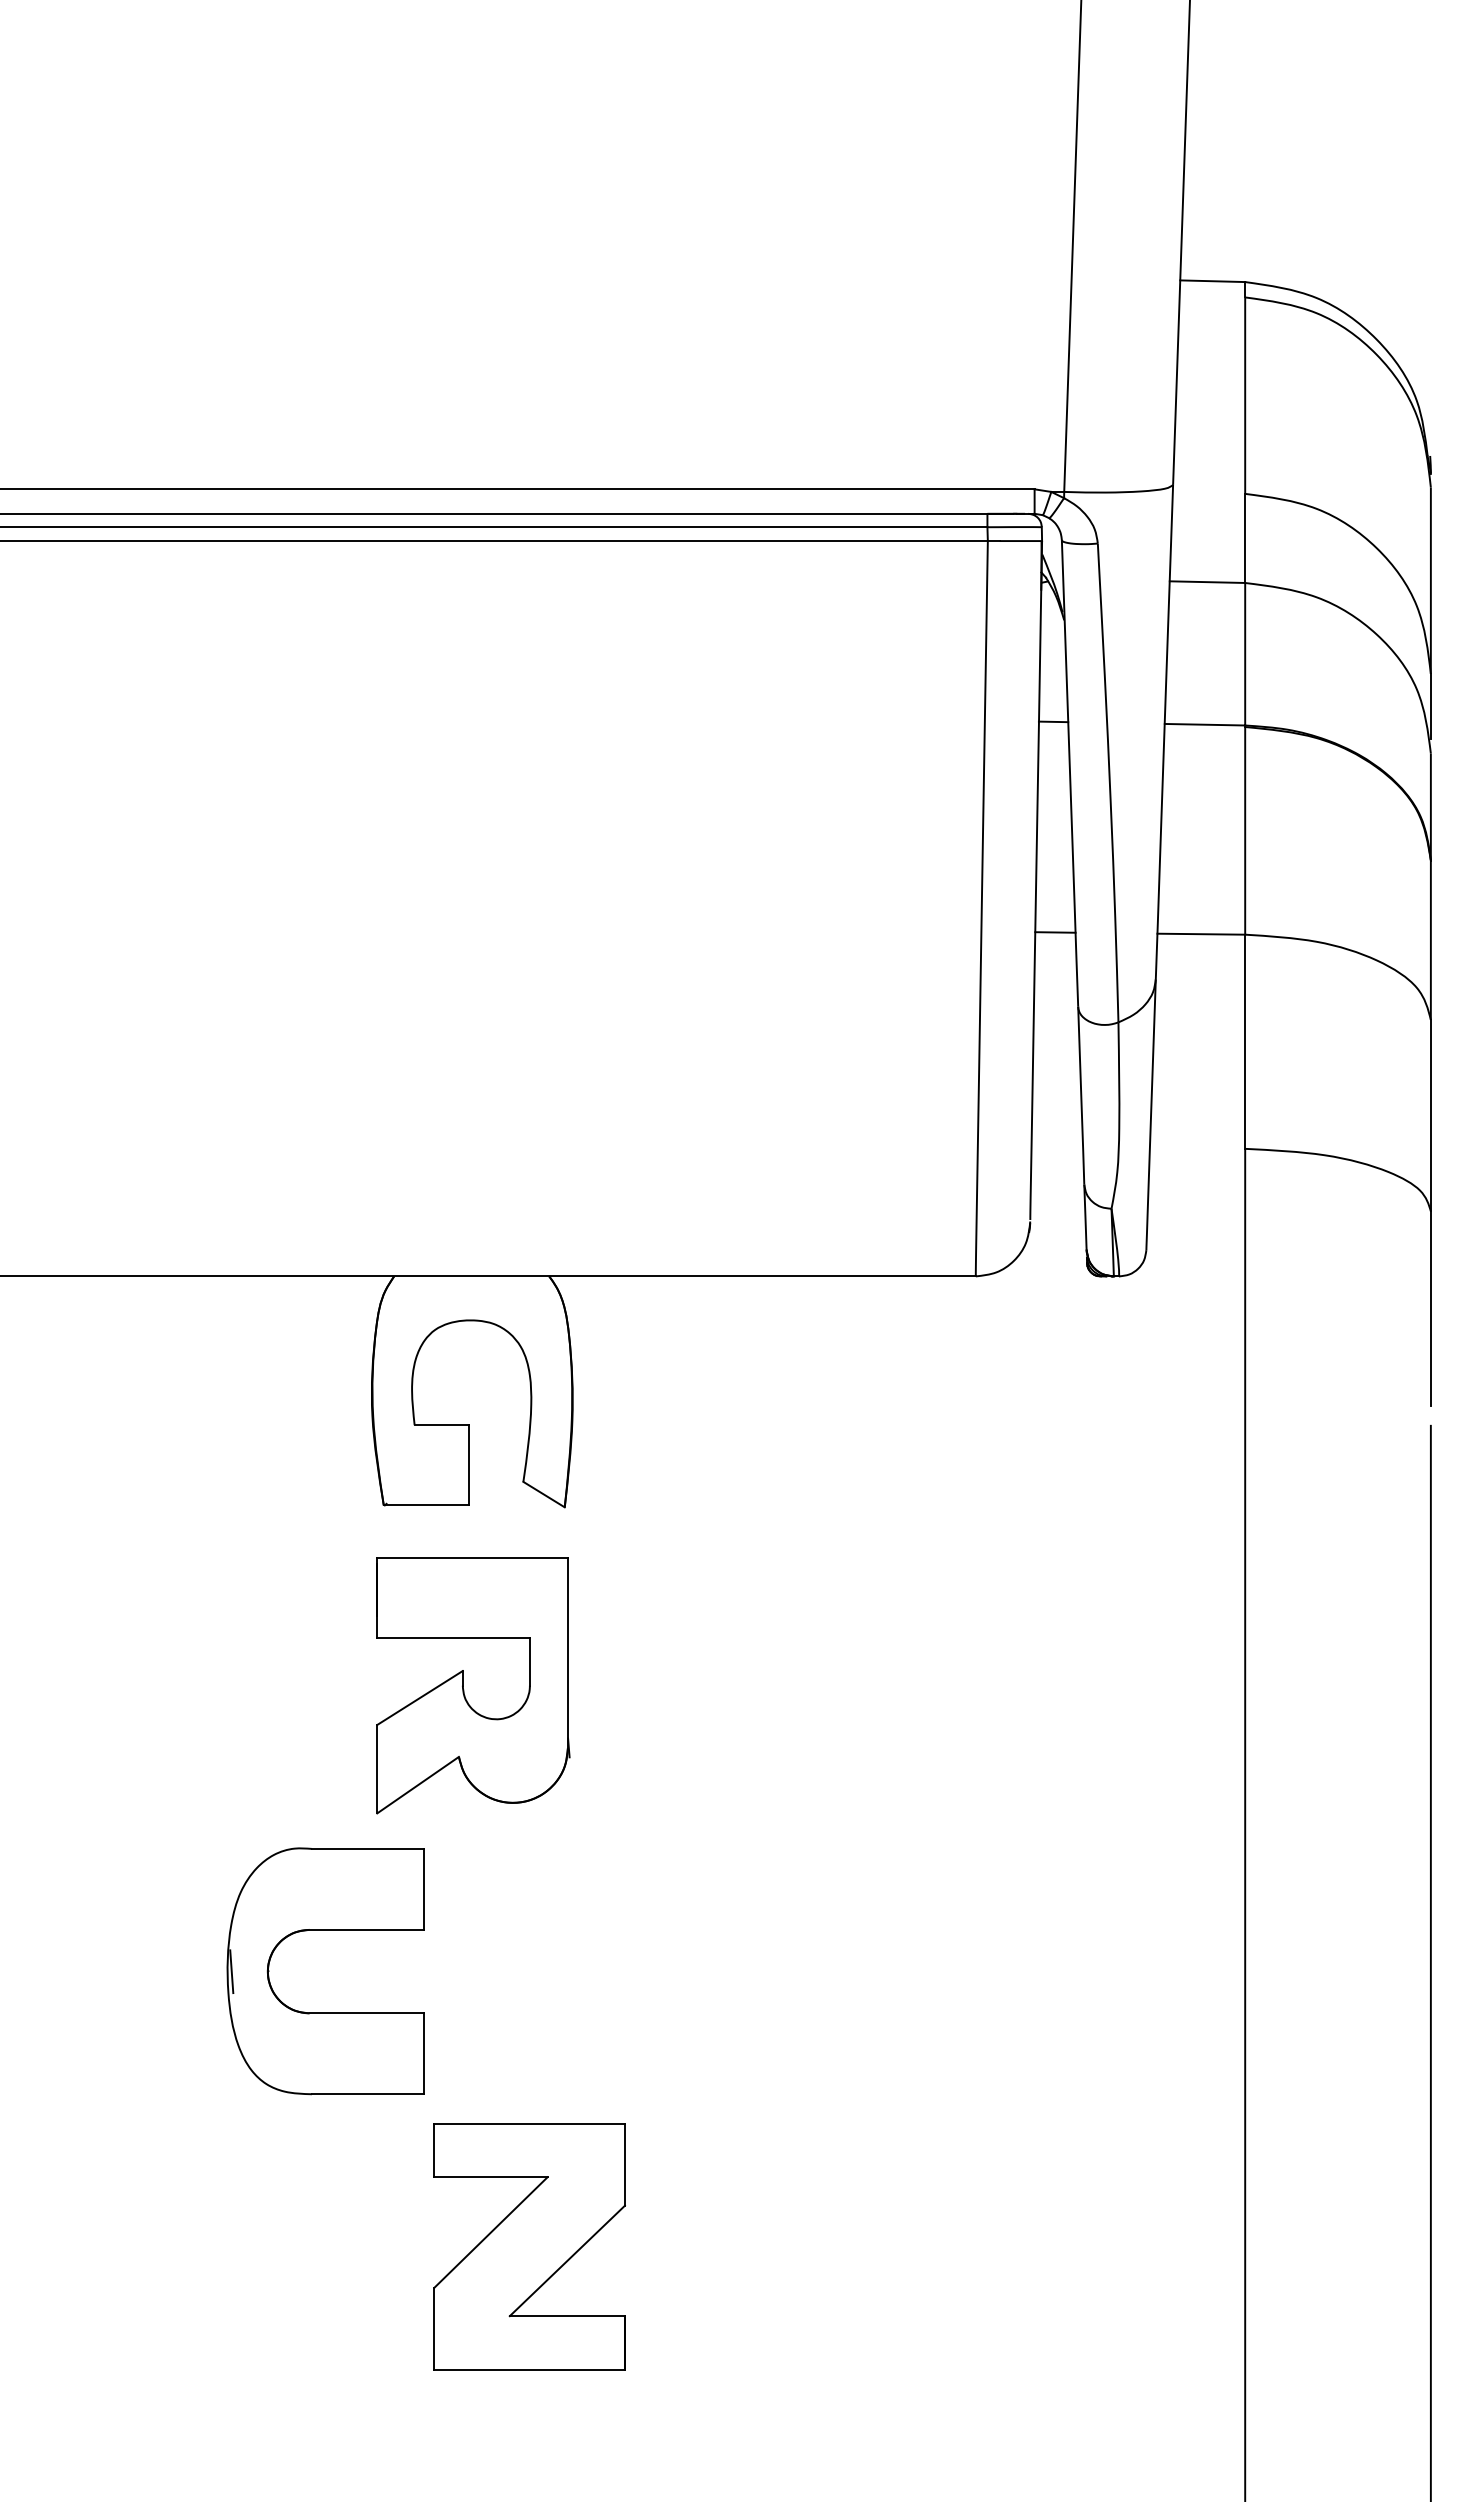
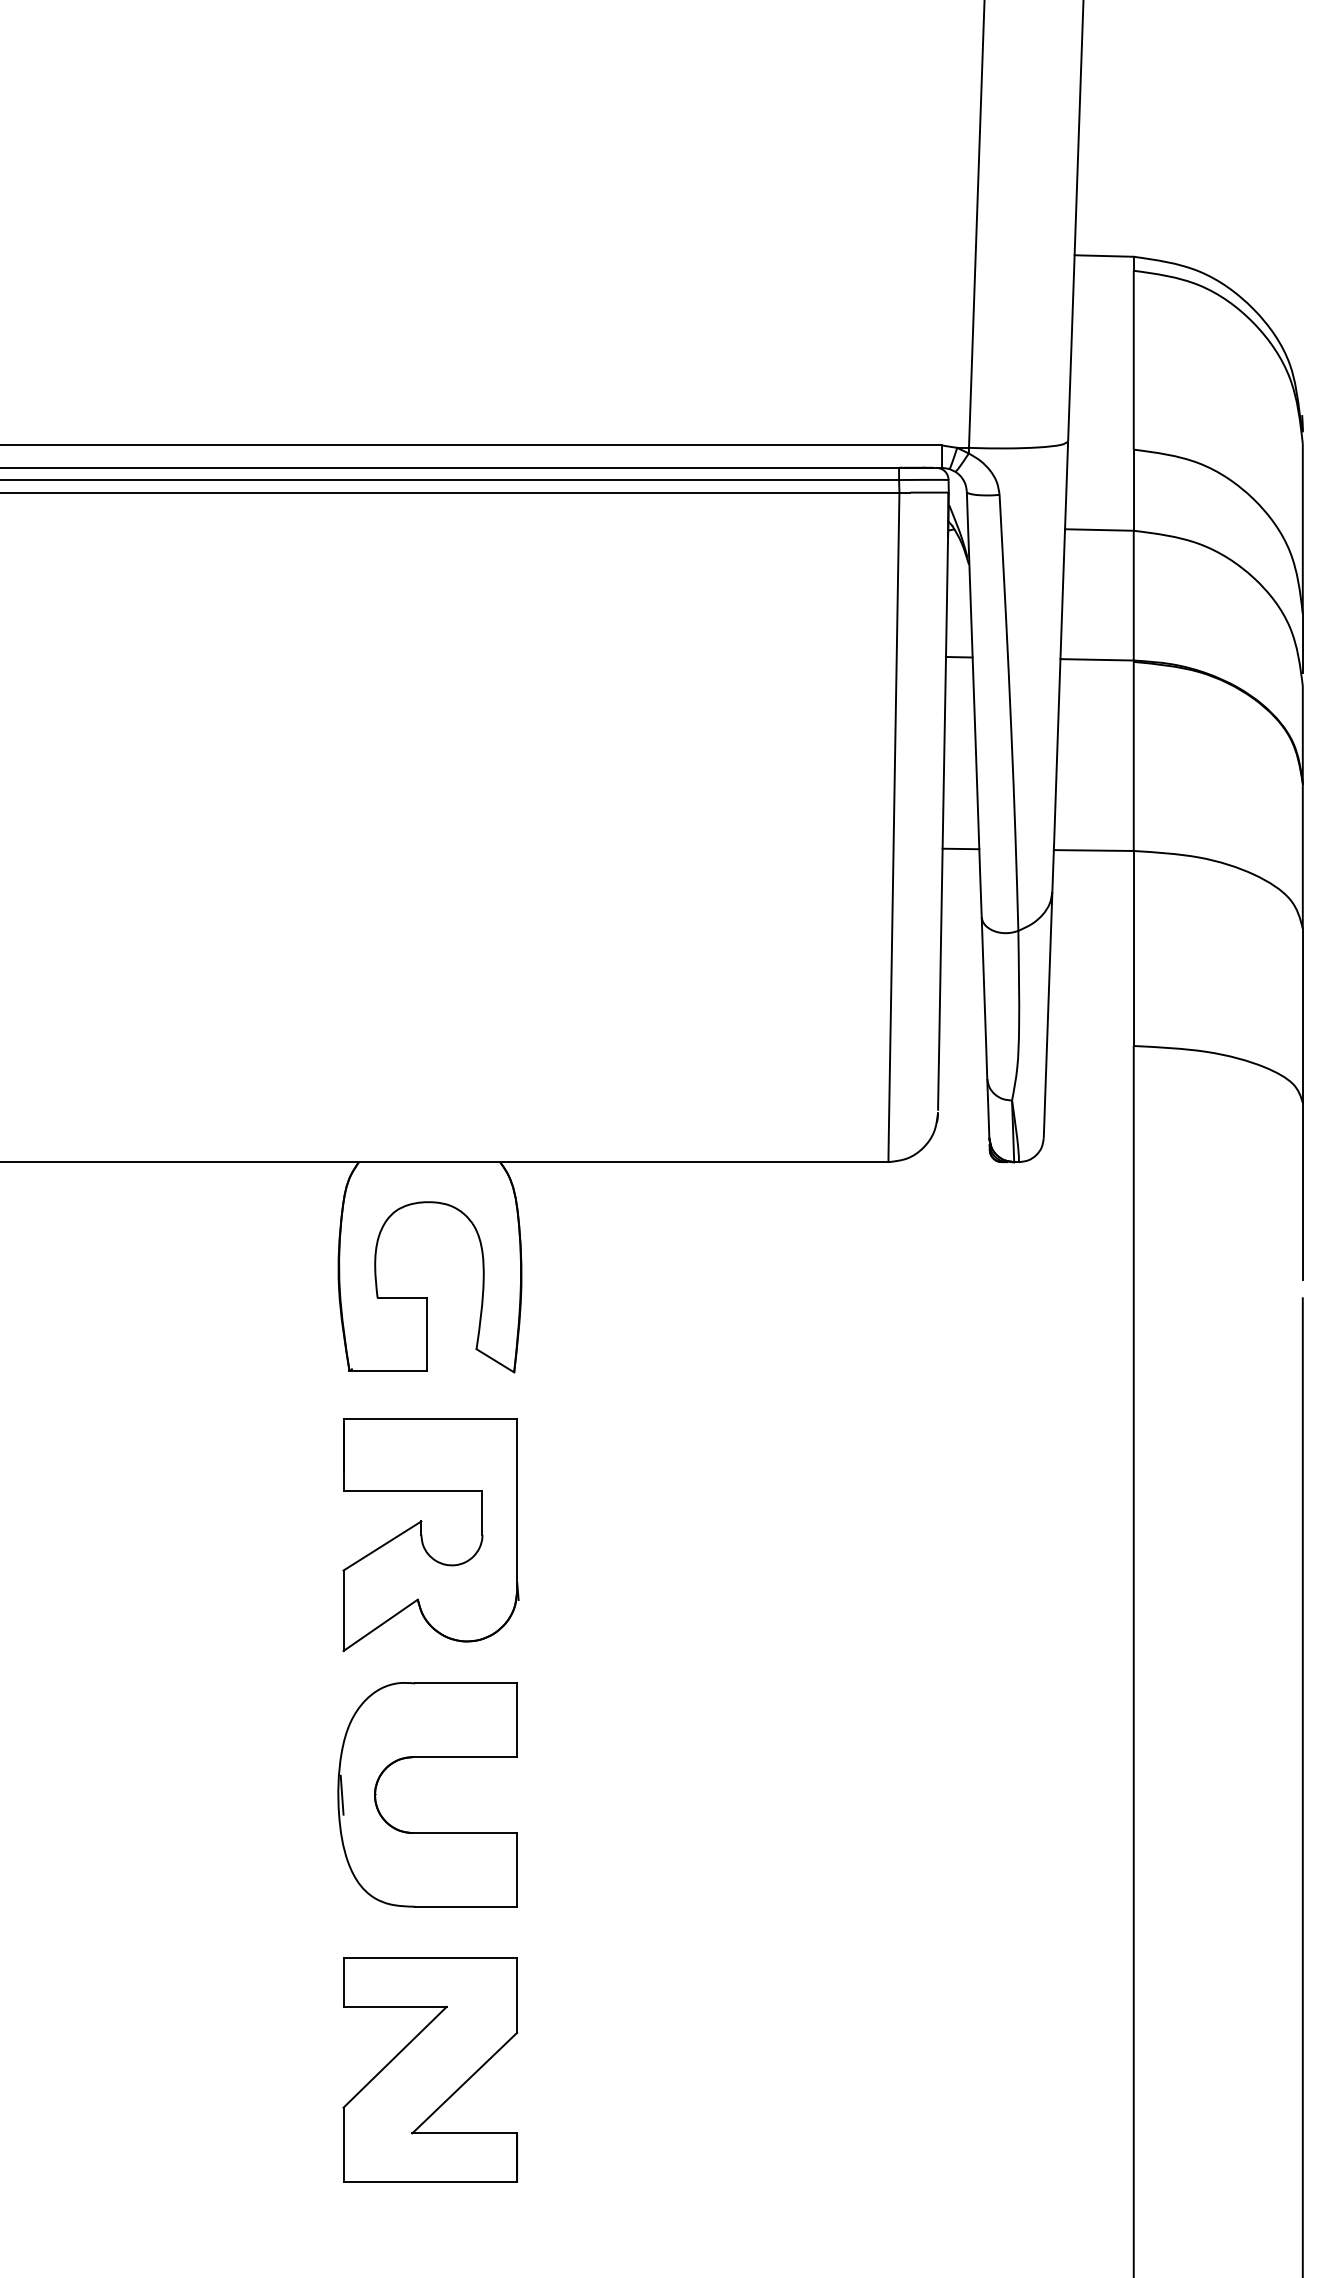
part: (325, 1930) -> (427, 1757), moved
part: (529, 2246) -> (430, 2069), moved

